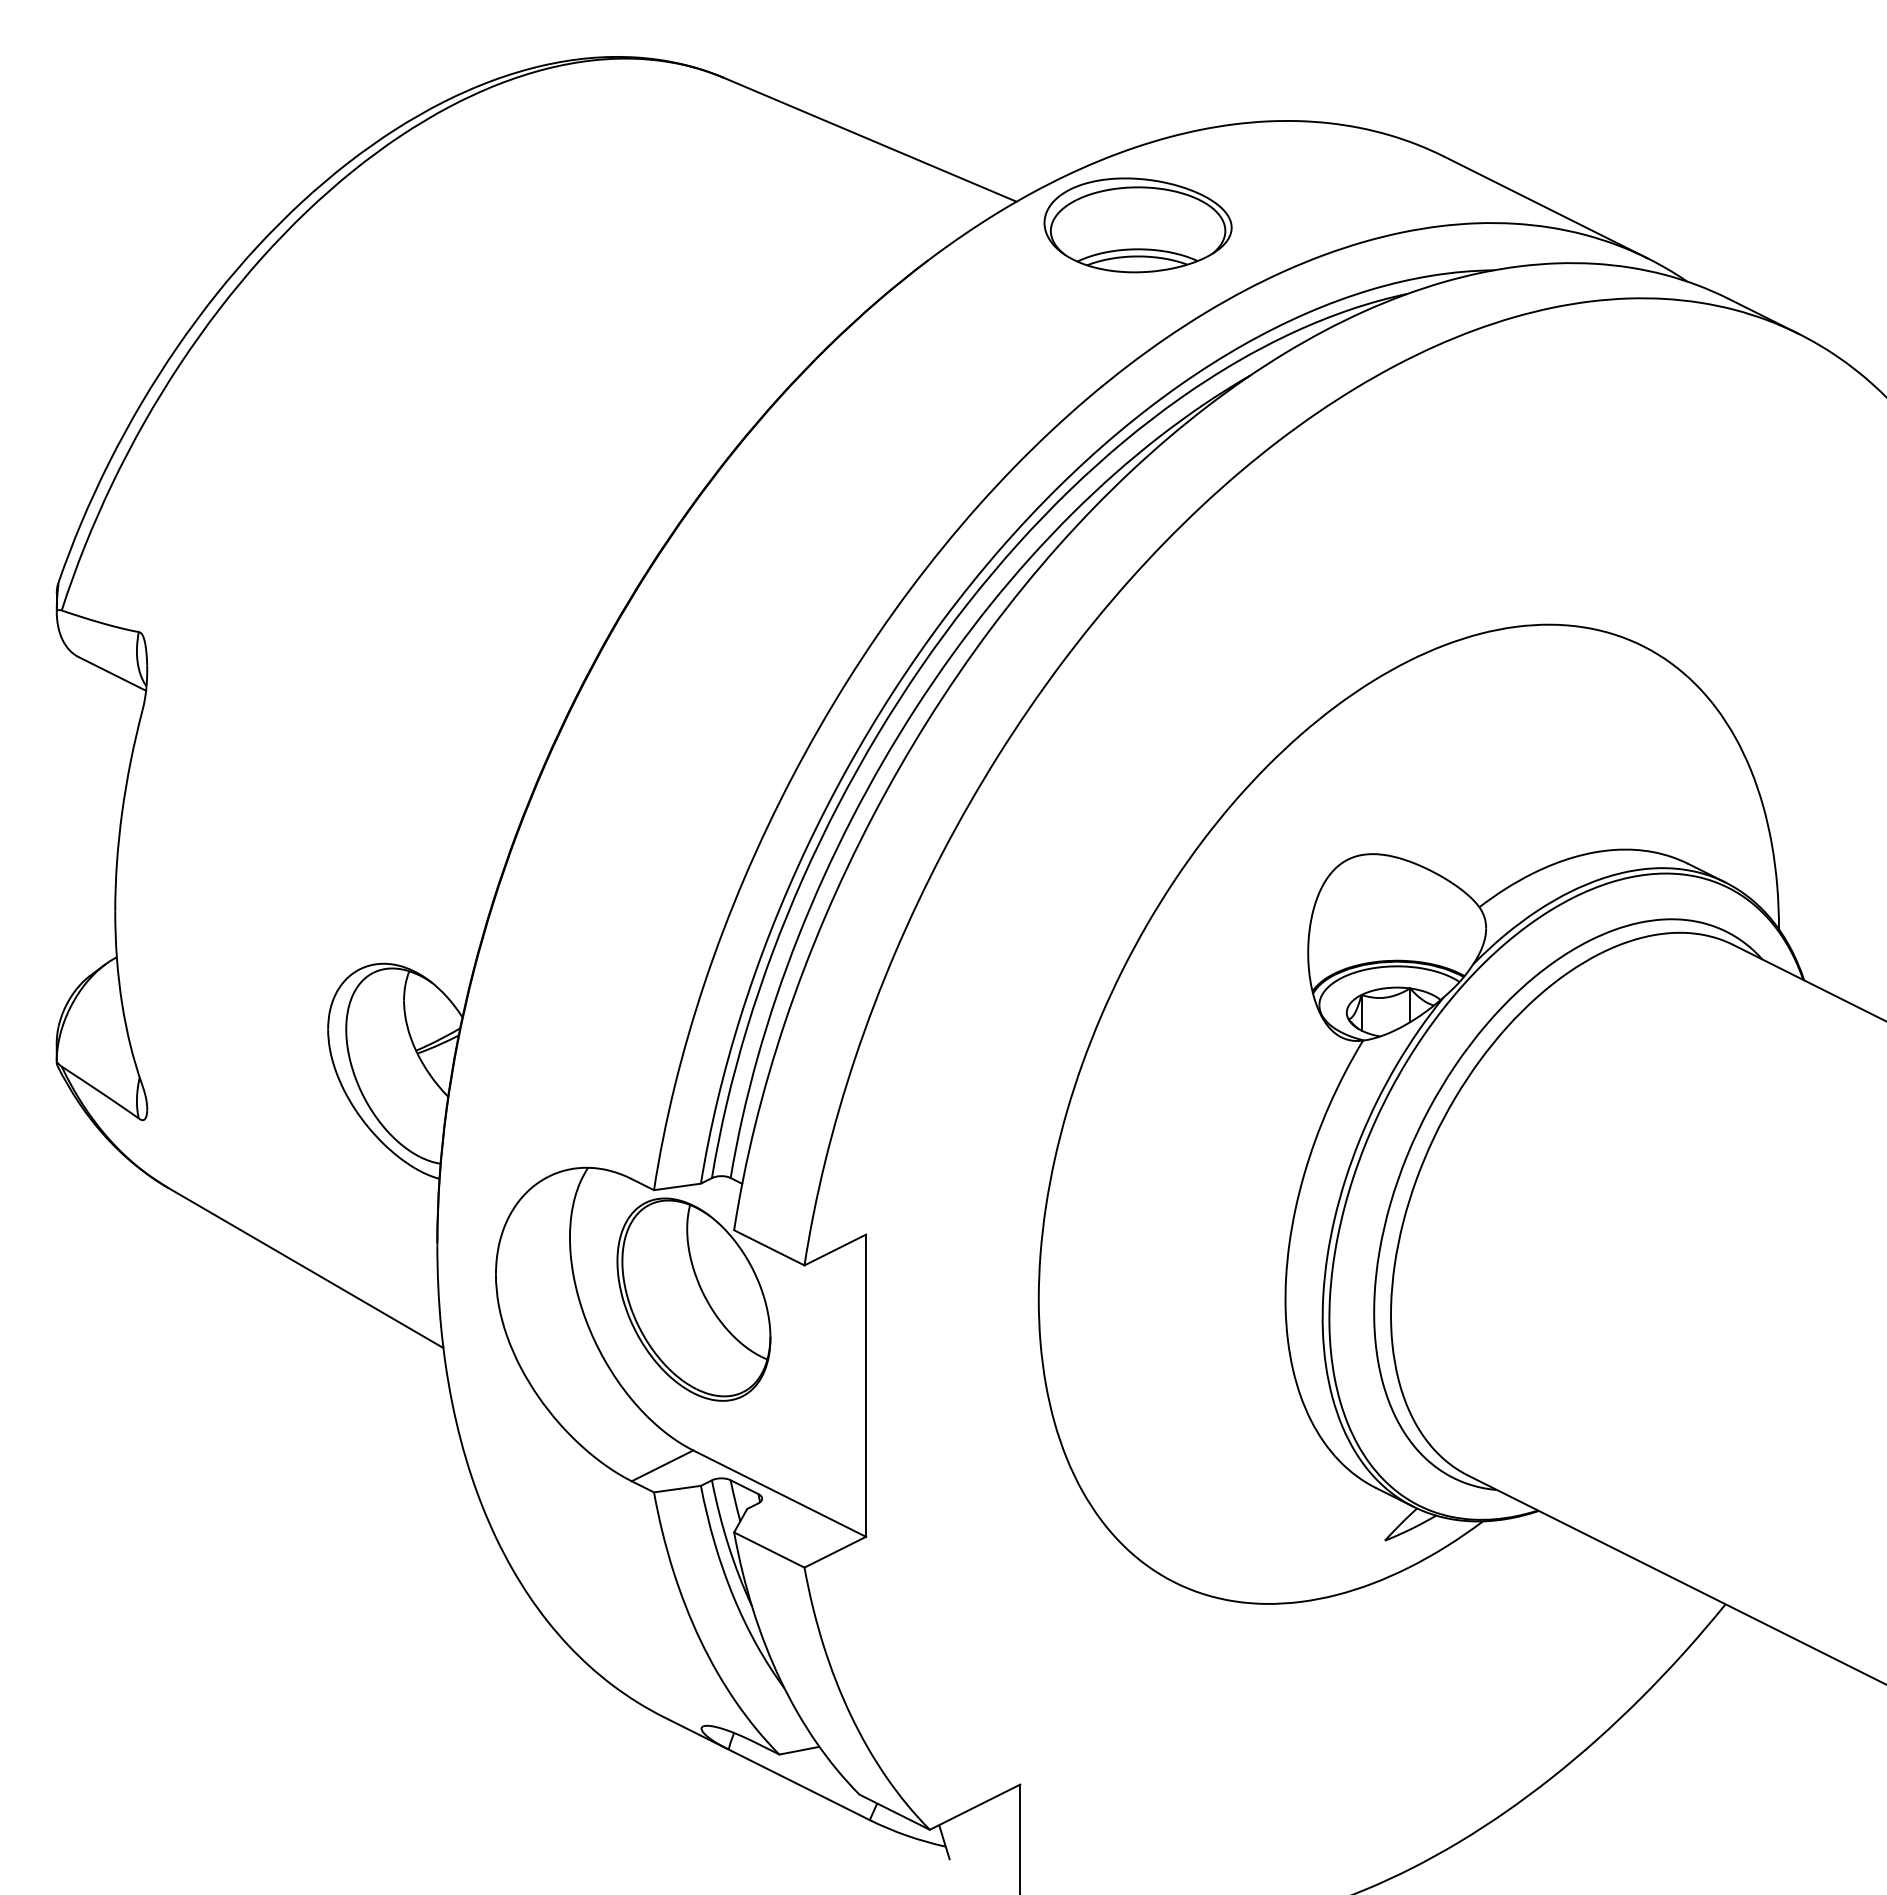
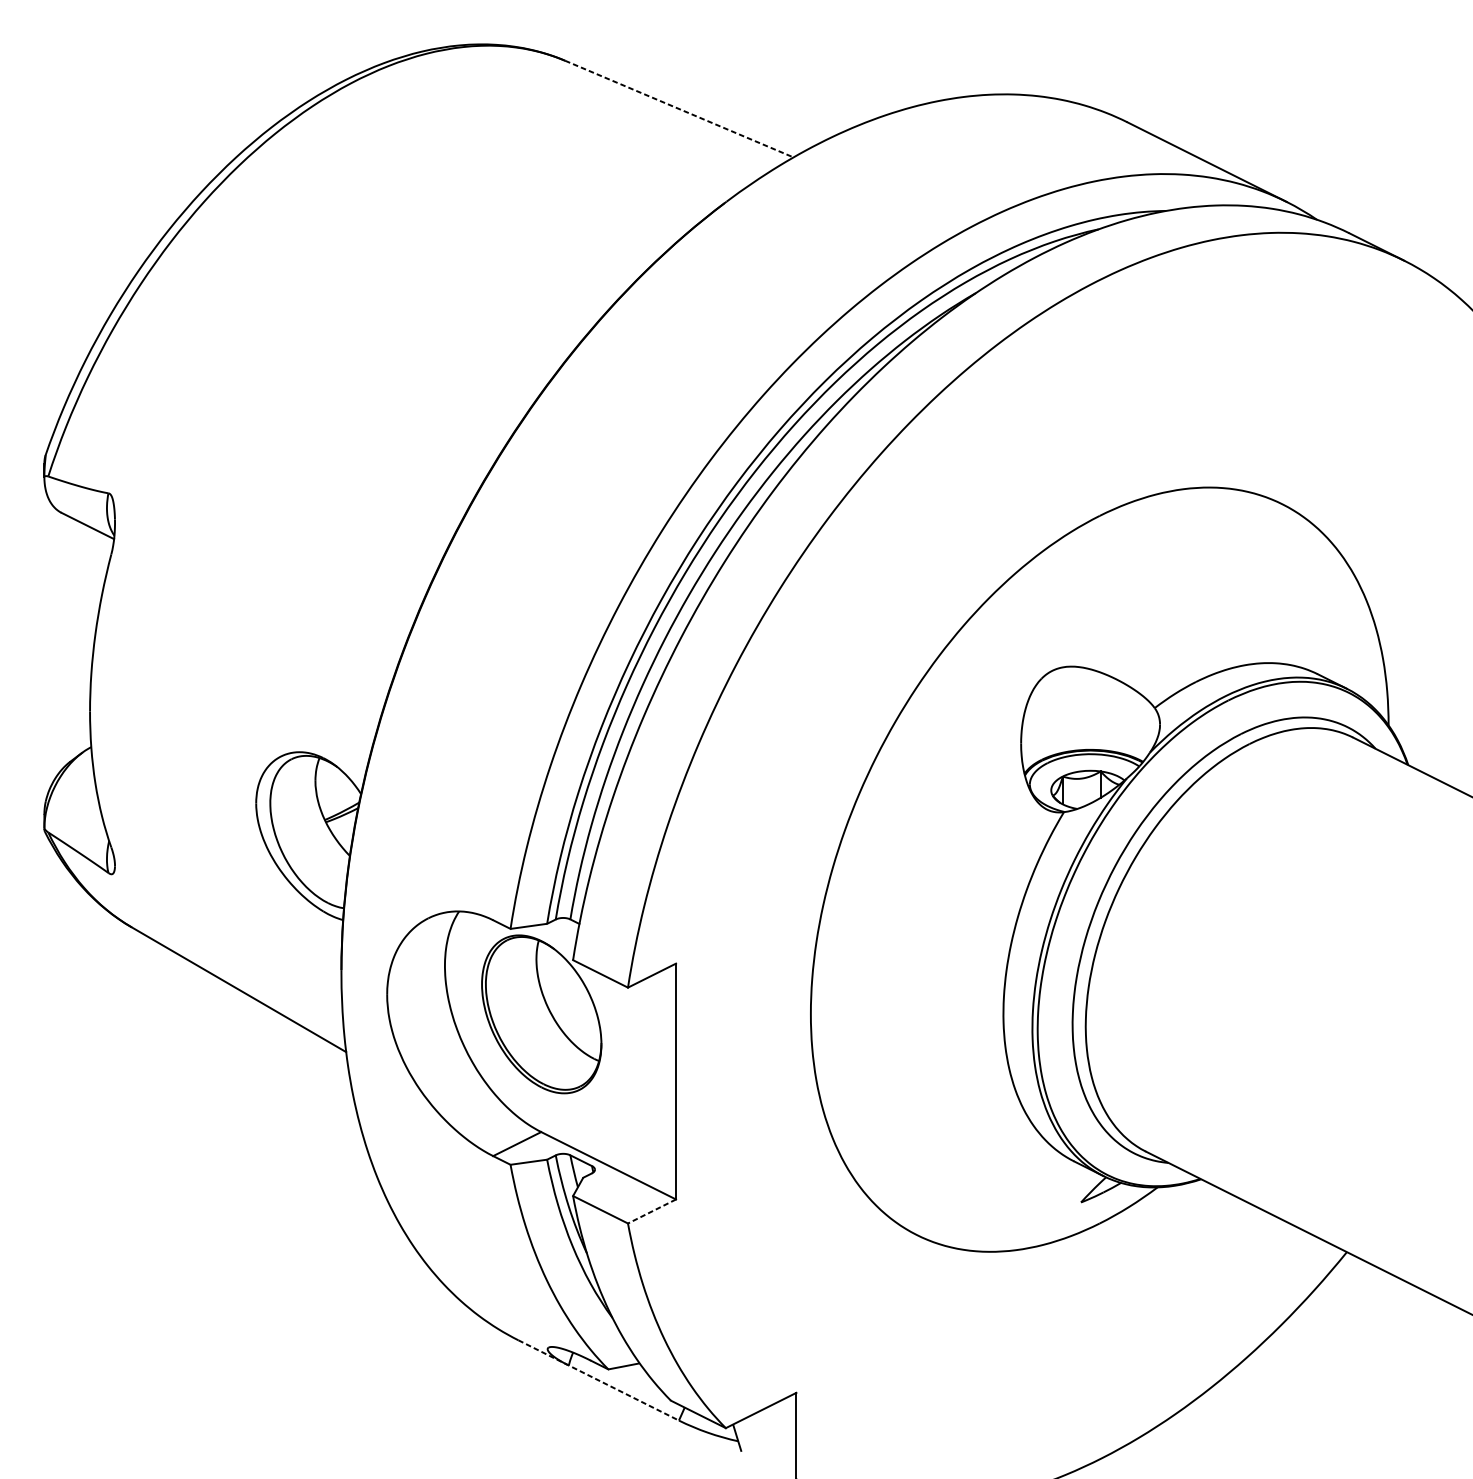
line: (870, 139) -> (679, 108), solid -> dashed
part: (1137, 225) -> (887, 175), removed
line: (834, 1552) -> (651, 1211), solid -> dashed
line: (767, 1768) -> (599, 1380), solid -> dashed

